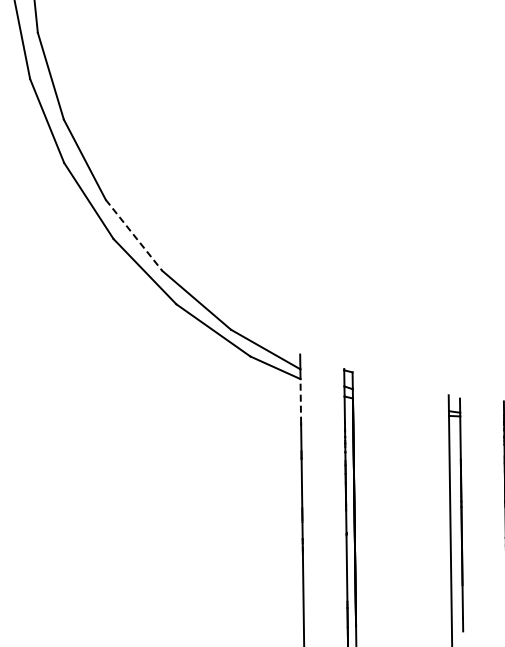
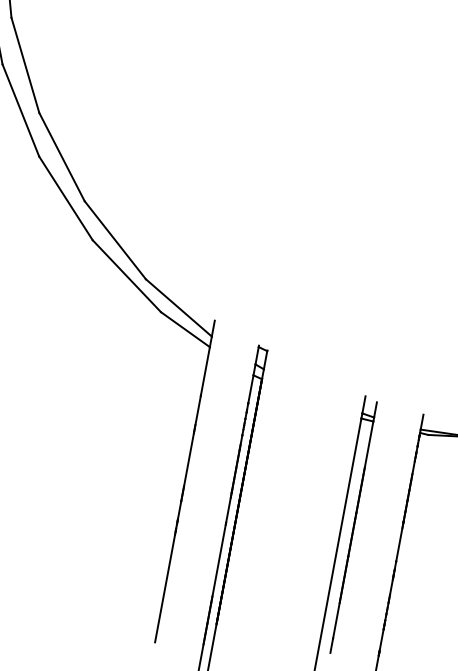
line: (134, 235) -> (62, 157), dashed -> solid
line: (300, 400) -> (205, 370), dashed -> solid

